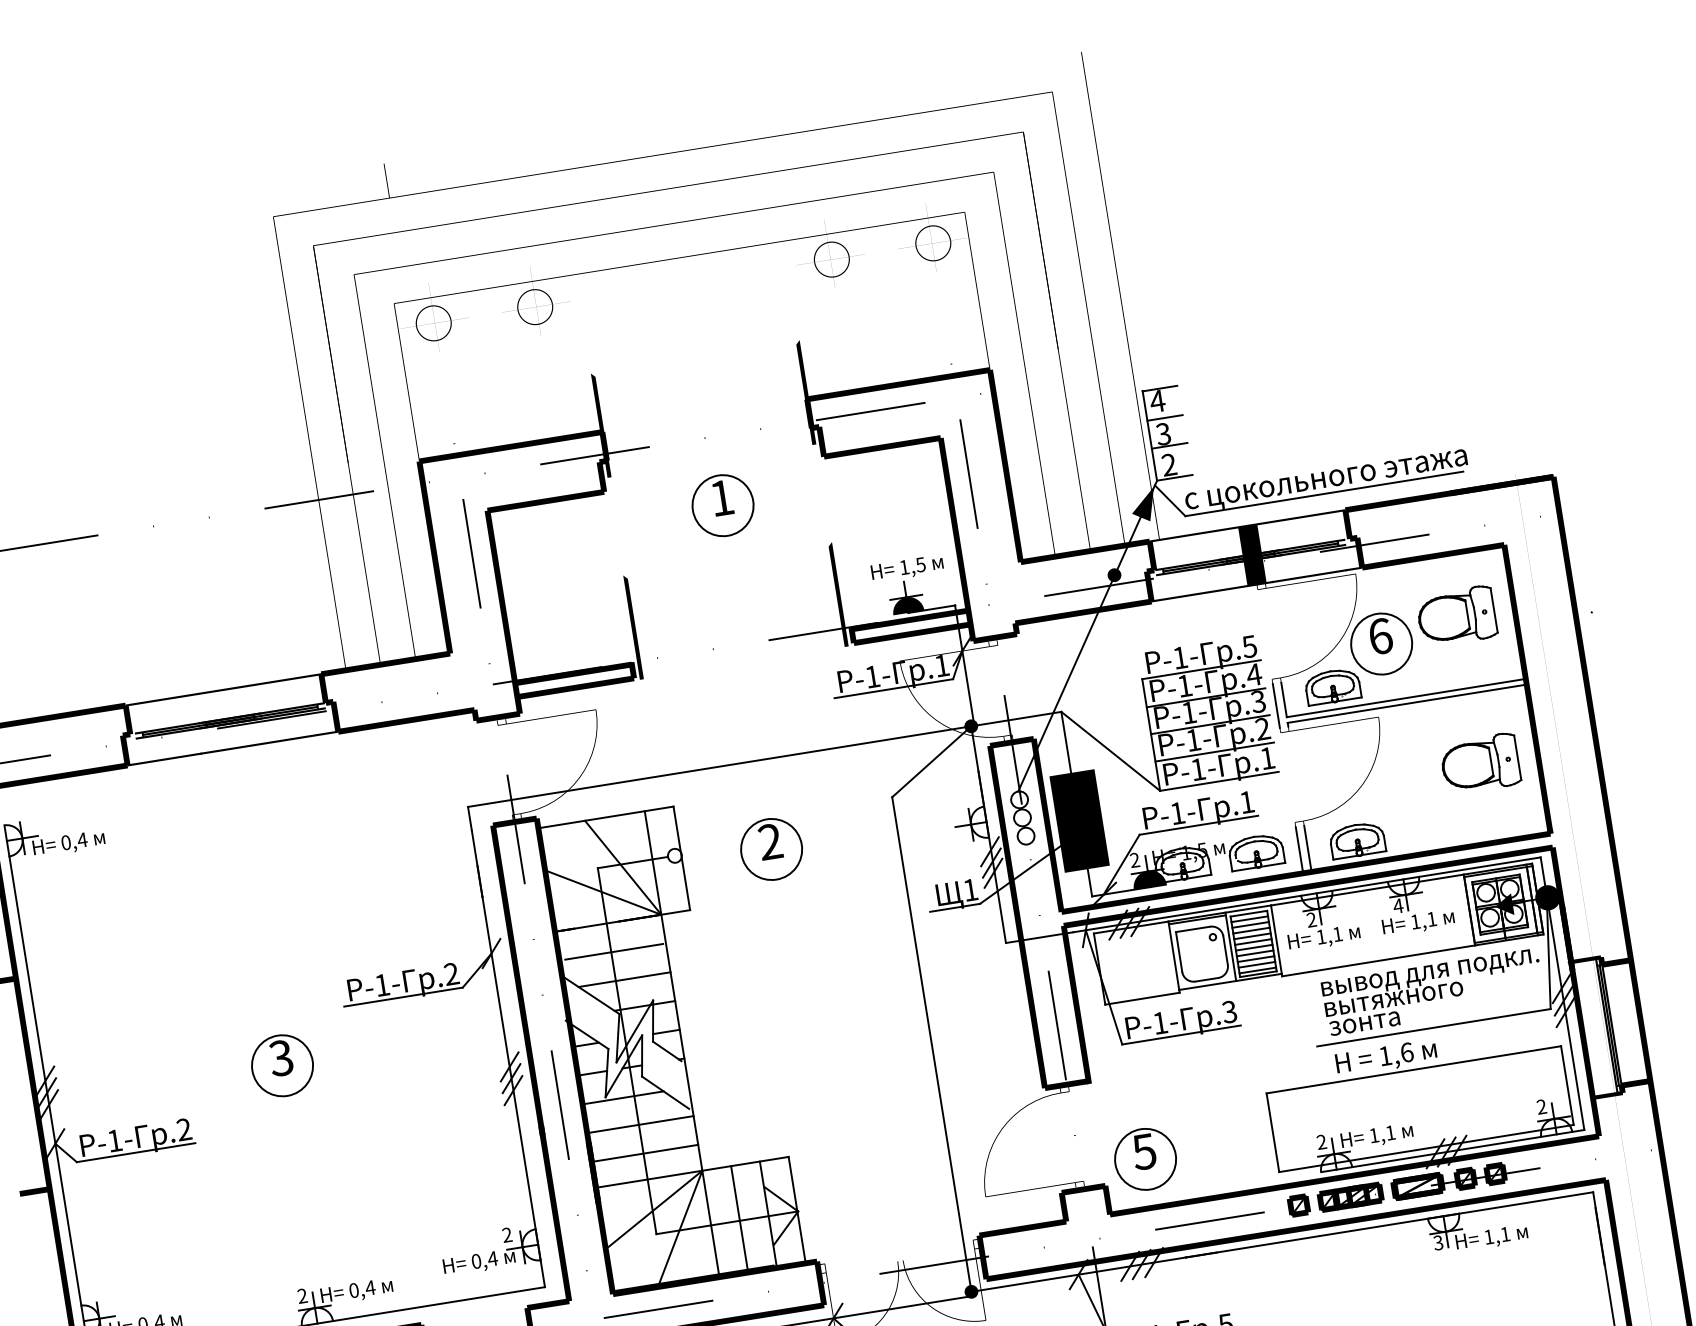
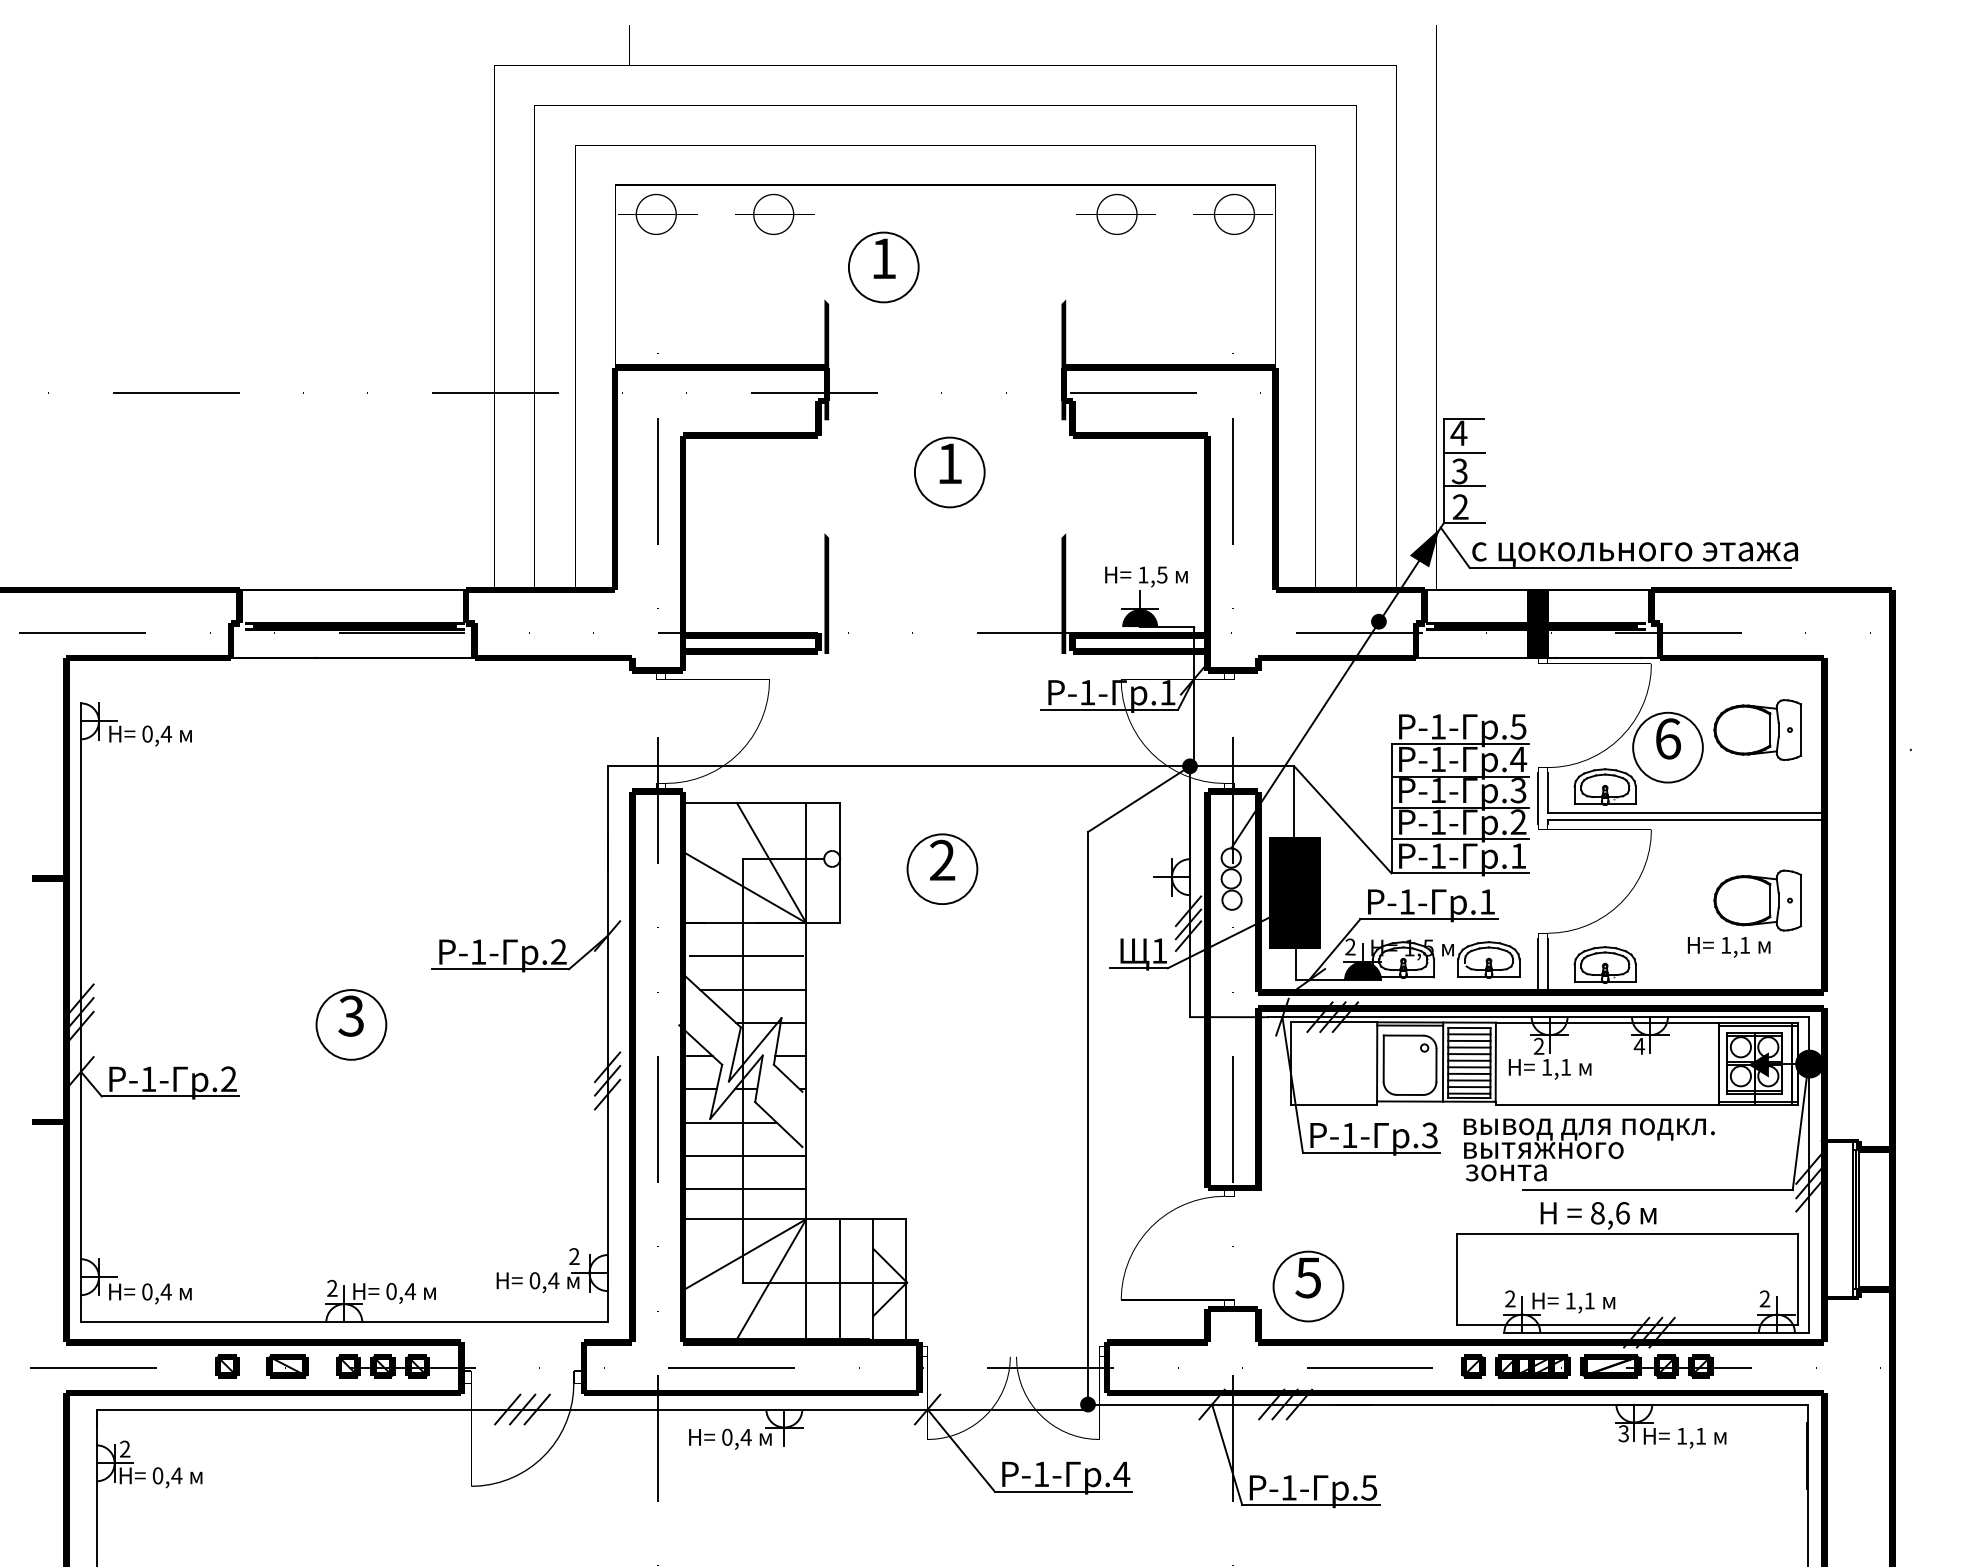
part: (637, 337) -> (883, 267), added
text: (1418, 923) -> (1729, 947), moved
text: (1432, 991) -> (1588, 1149), moved
text: (1385, 1056) -> (1597, 1213), 1,6 -> 8,6

